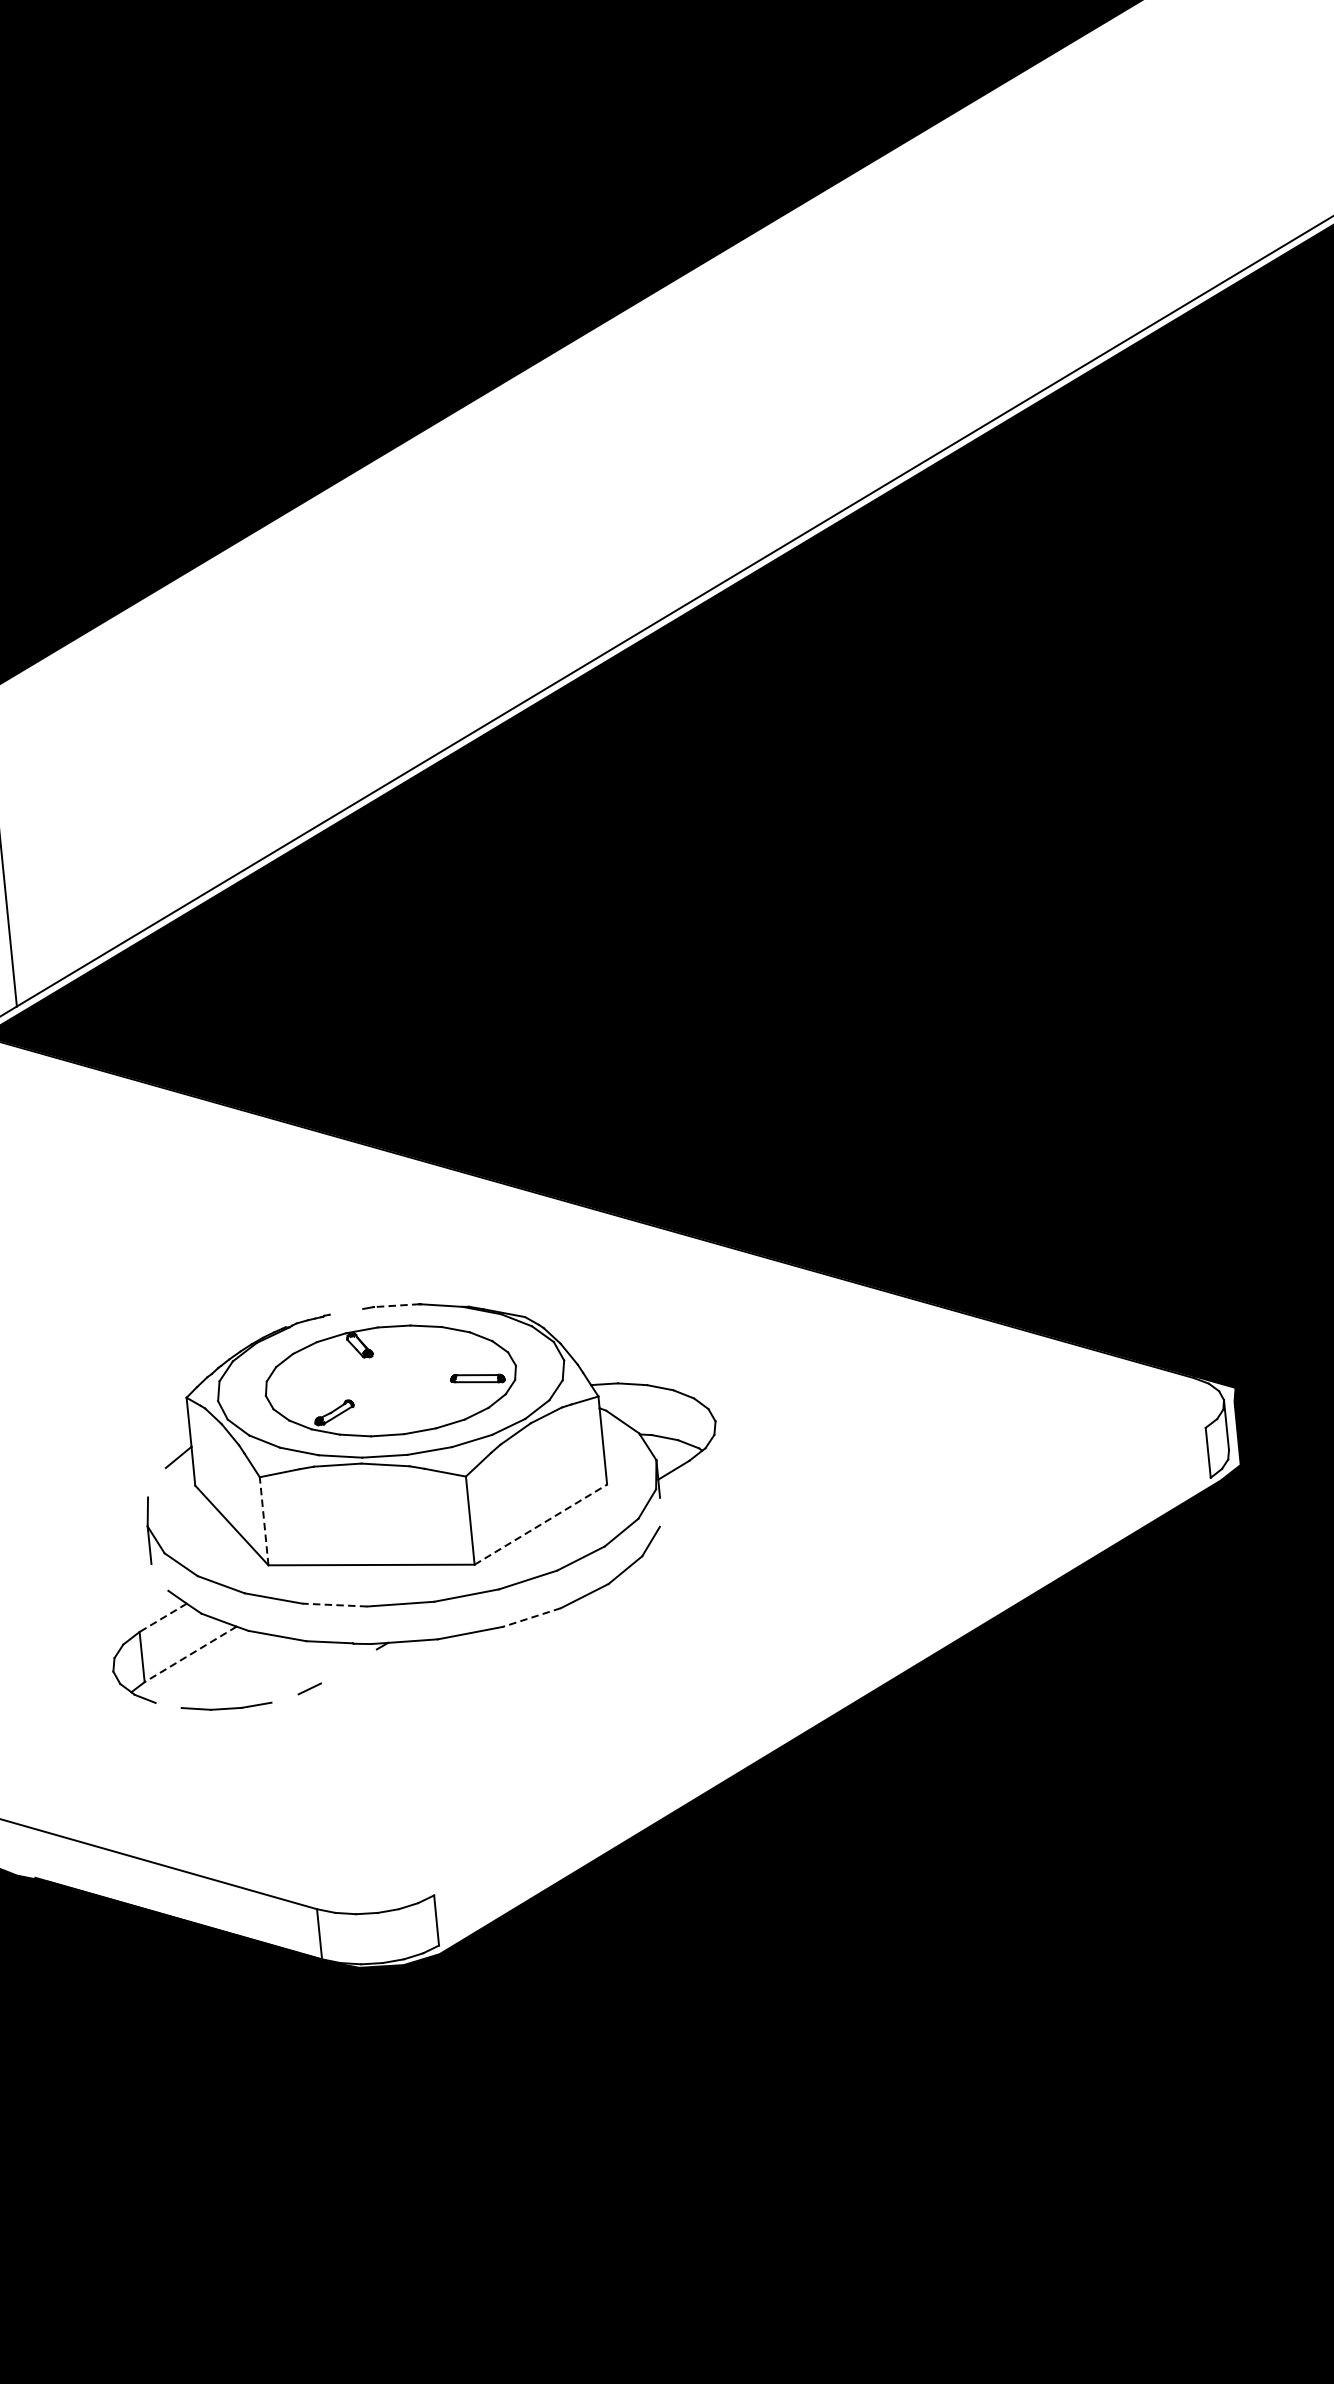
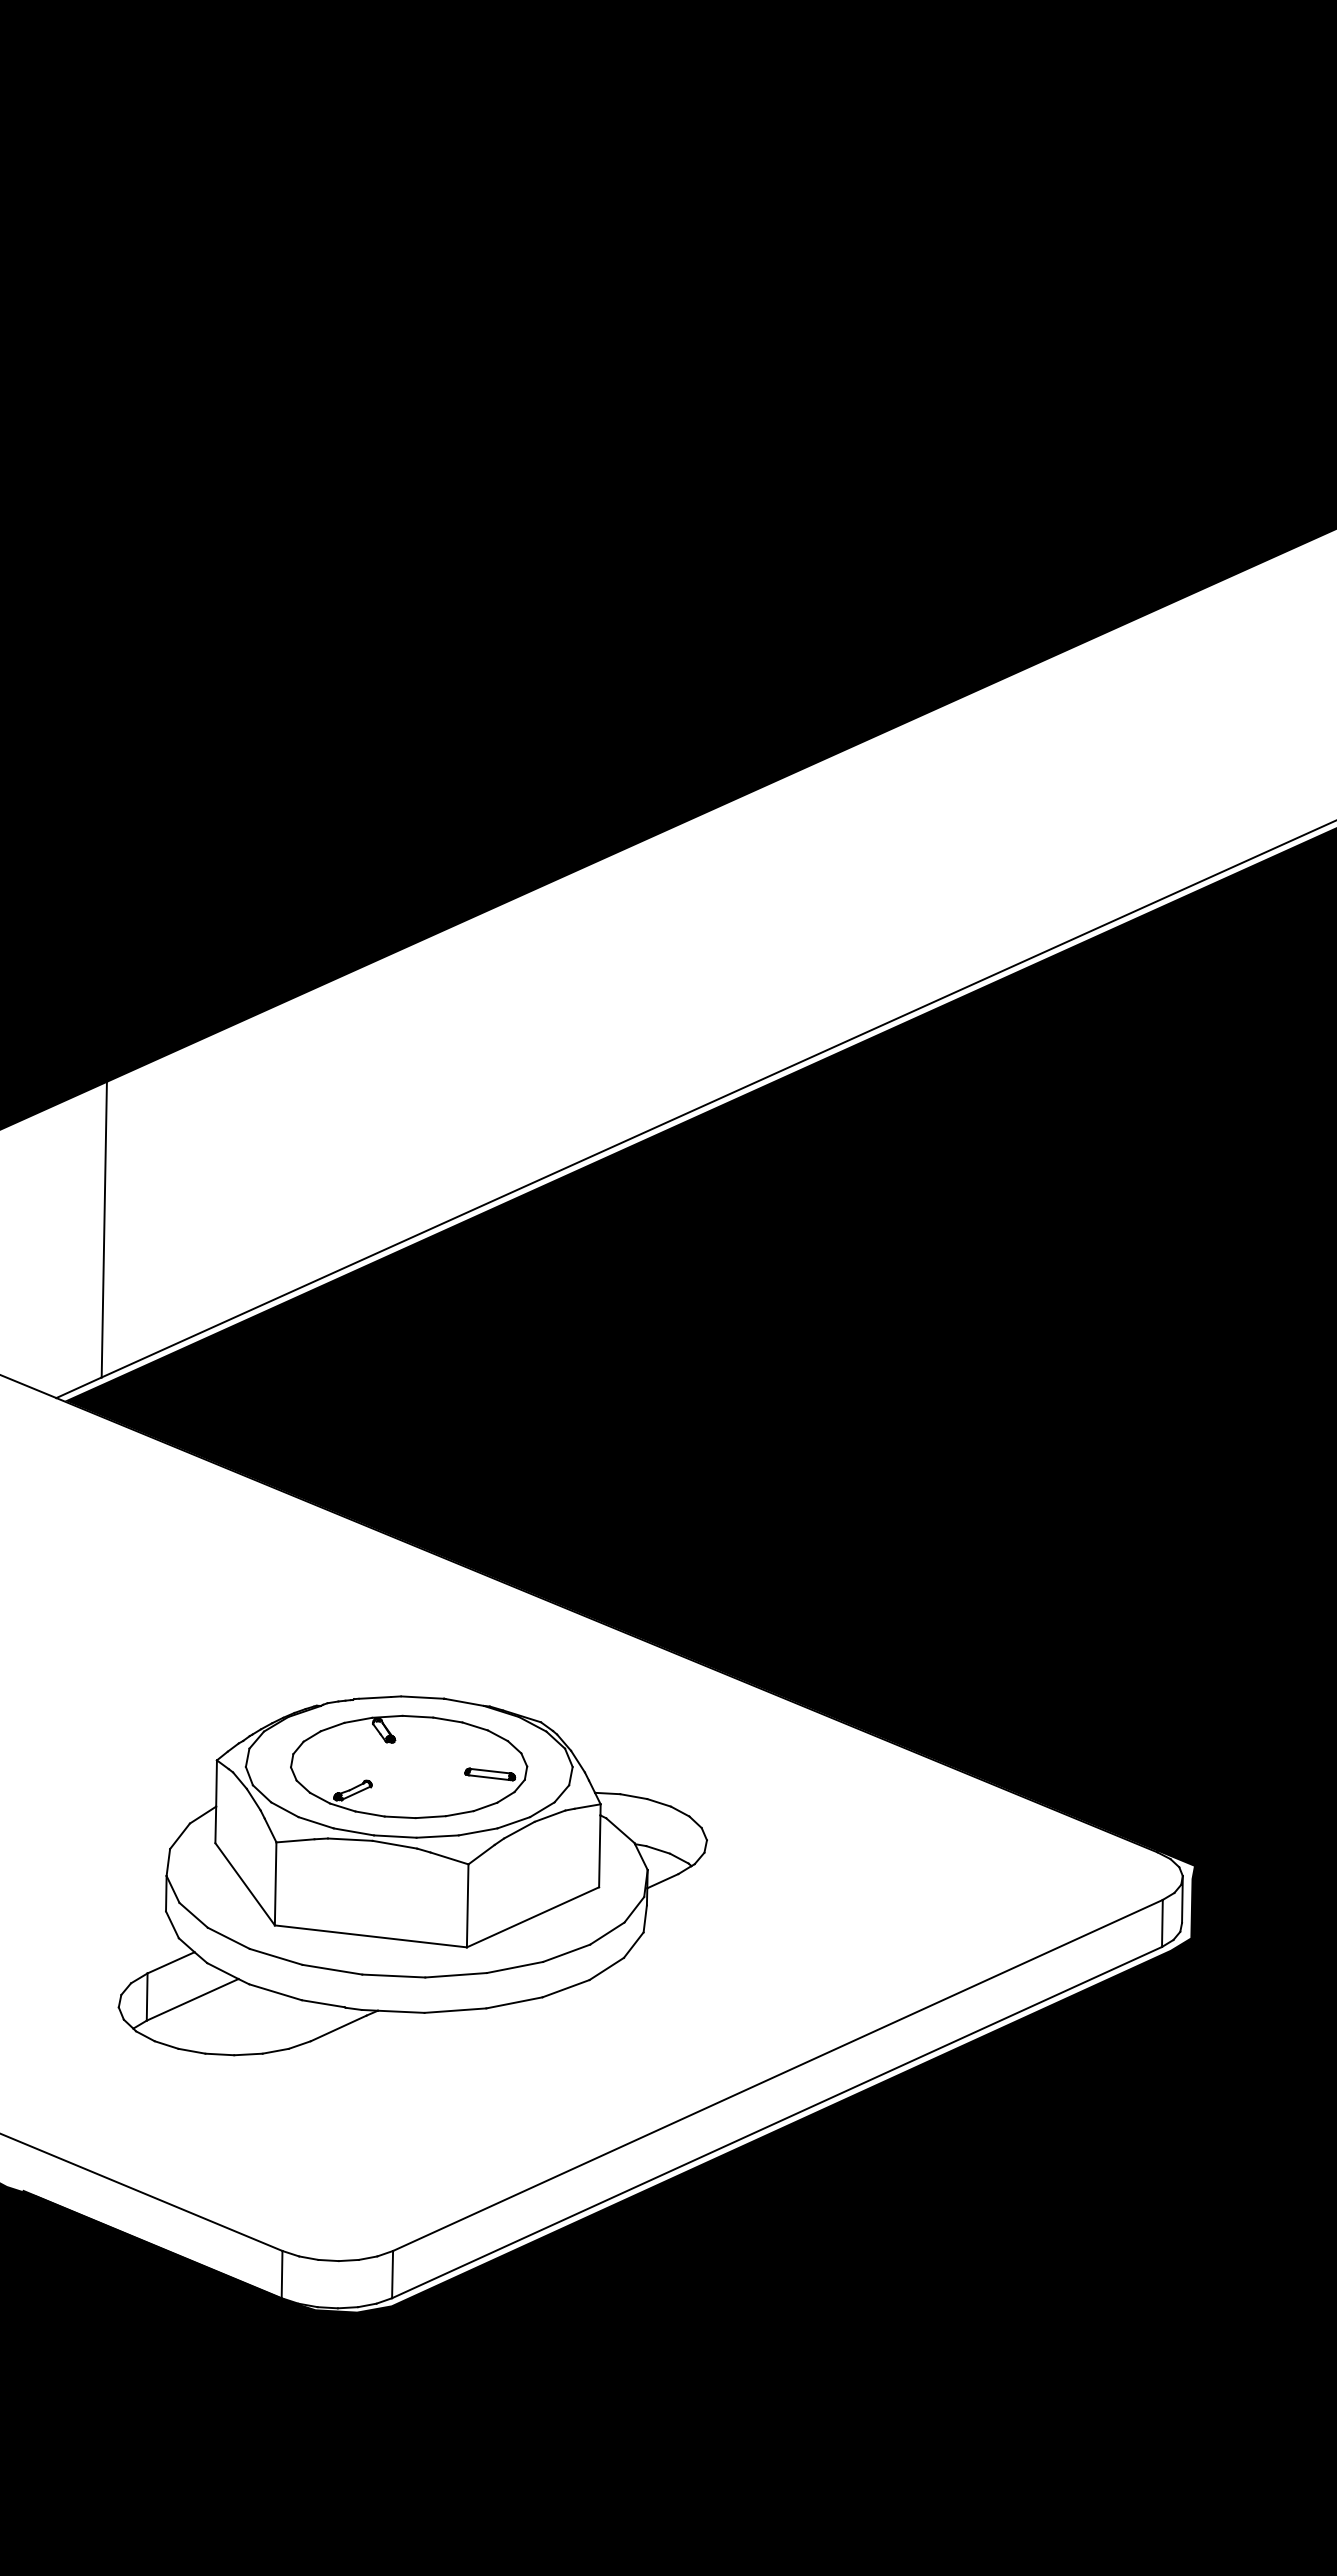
line: (396, 1305) -> (422, 1697), dashed -> solid
line: (346, 1311) -> (375, 1697), added
line: (156, 1483) -> (179, 1836), added
line: (659, 1512) -> (644, 1918), added
line: (263, 1520) -> (275, 1883), dashed -> solid
line: (541, 1524) -> (533, 1917), dashed -> solid
line: (159, 1577) -> (172, 1924), added
line: (333, 1604) -> (331, 1969), dashed -> solid
line: (163, 1617) -> (171, 1962), dashed -> solid
line: (531, 1617) -> (514, 2002), dashed -> solid
line: (190, 1655) -> (192, 2000), dashed -> solid
line: (819, 1660) -> (777, 2074), added
line: (348, 1666) -> (338, 2028), added
line: (284, 1697) -> (275, 2050), added
line: (168, 1704) -> (166, 2044), added
line: (825, 1711) -> (777, 2122), added

